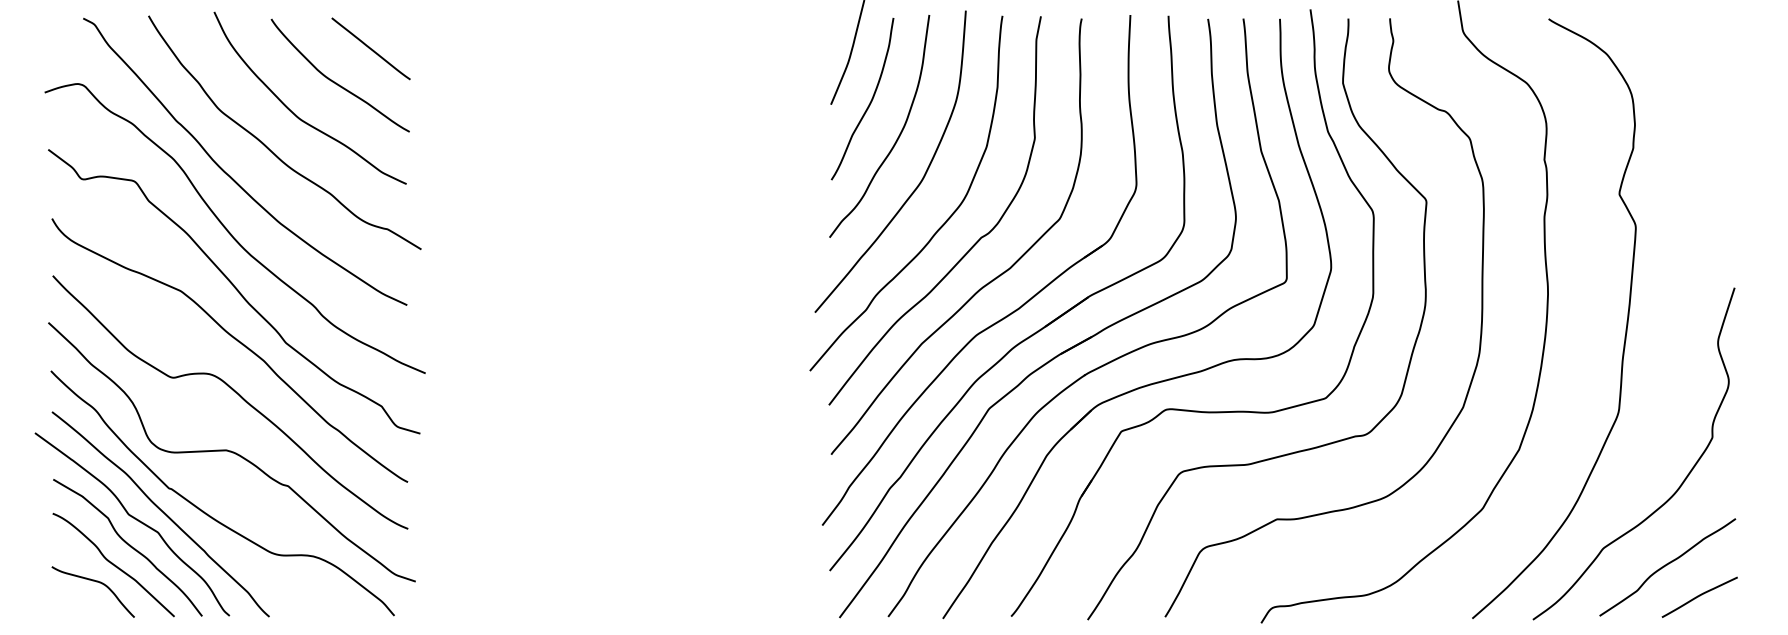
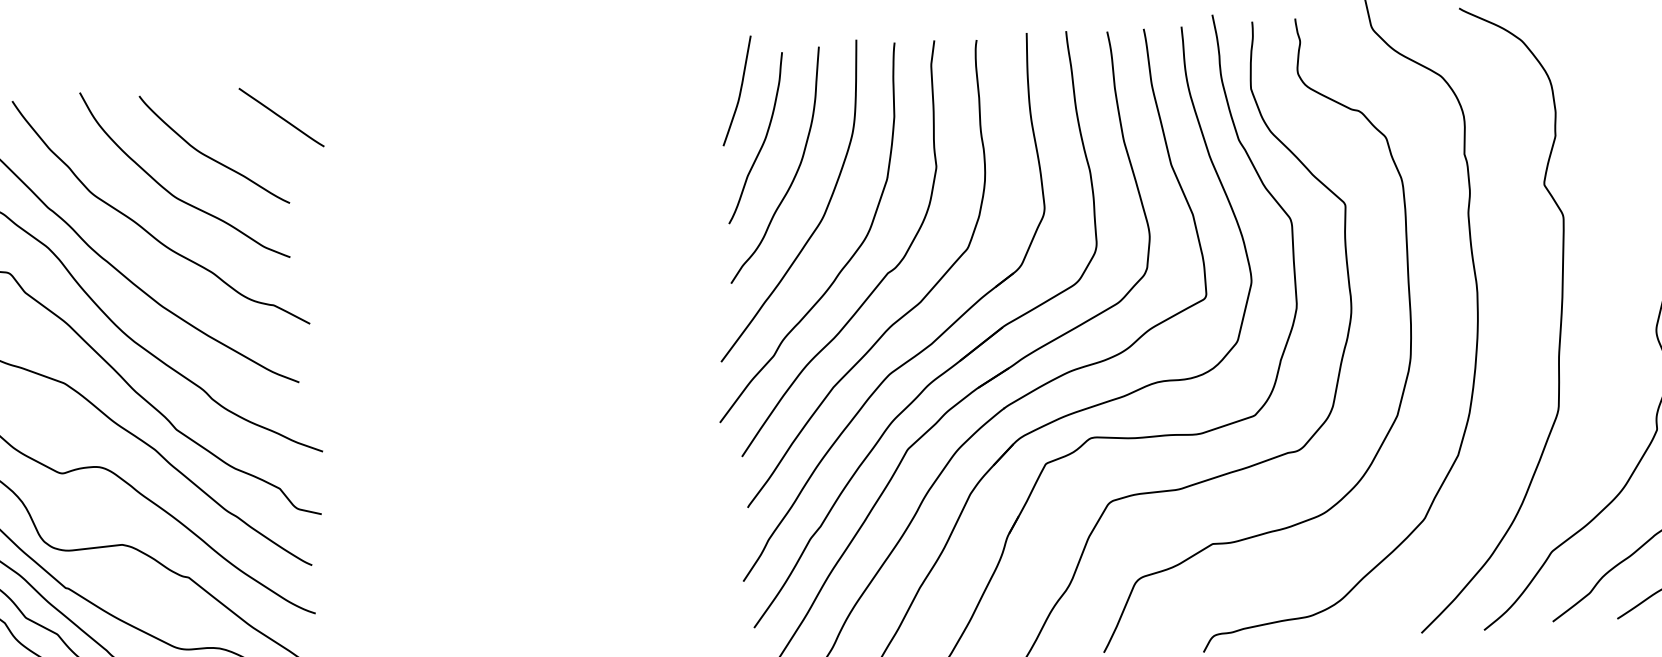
line: (370, 48) -> (280, 117), moved

